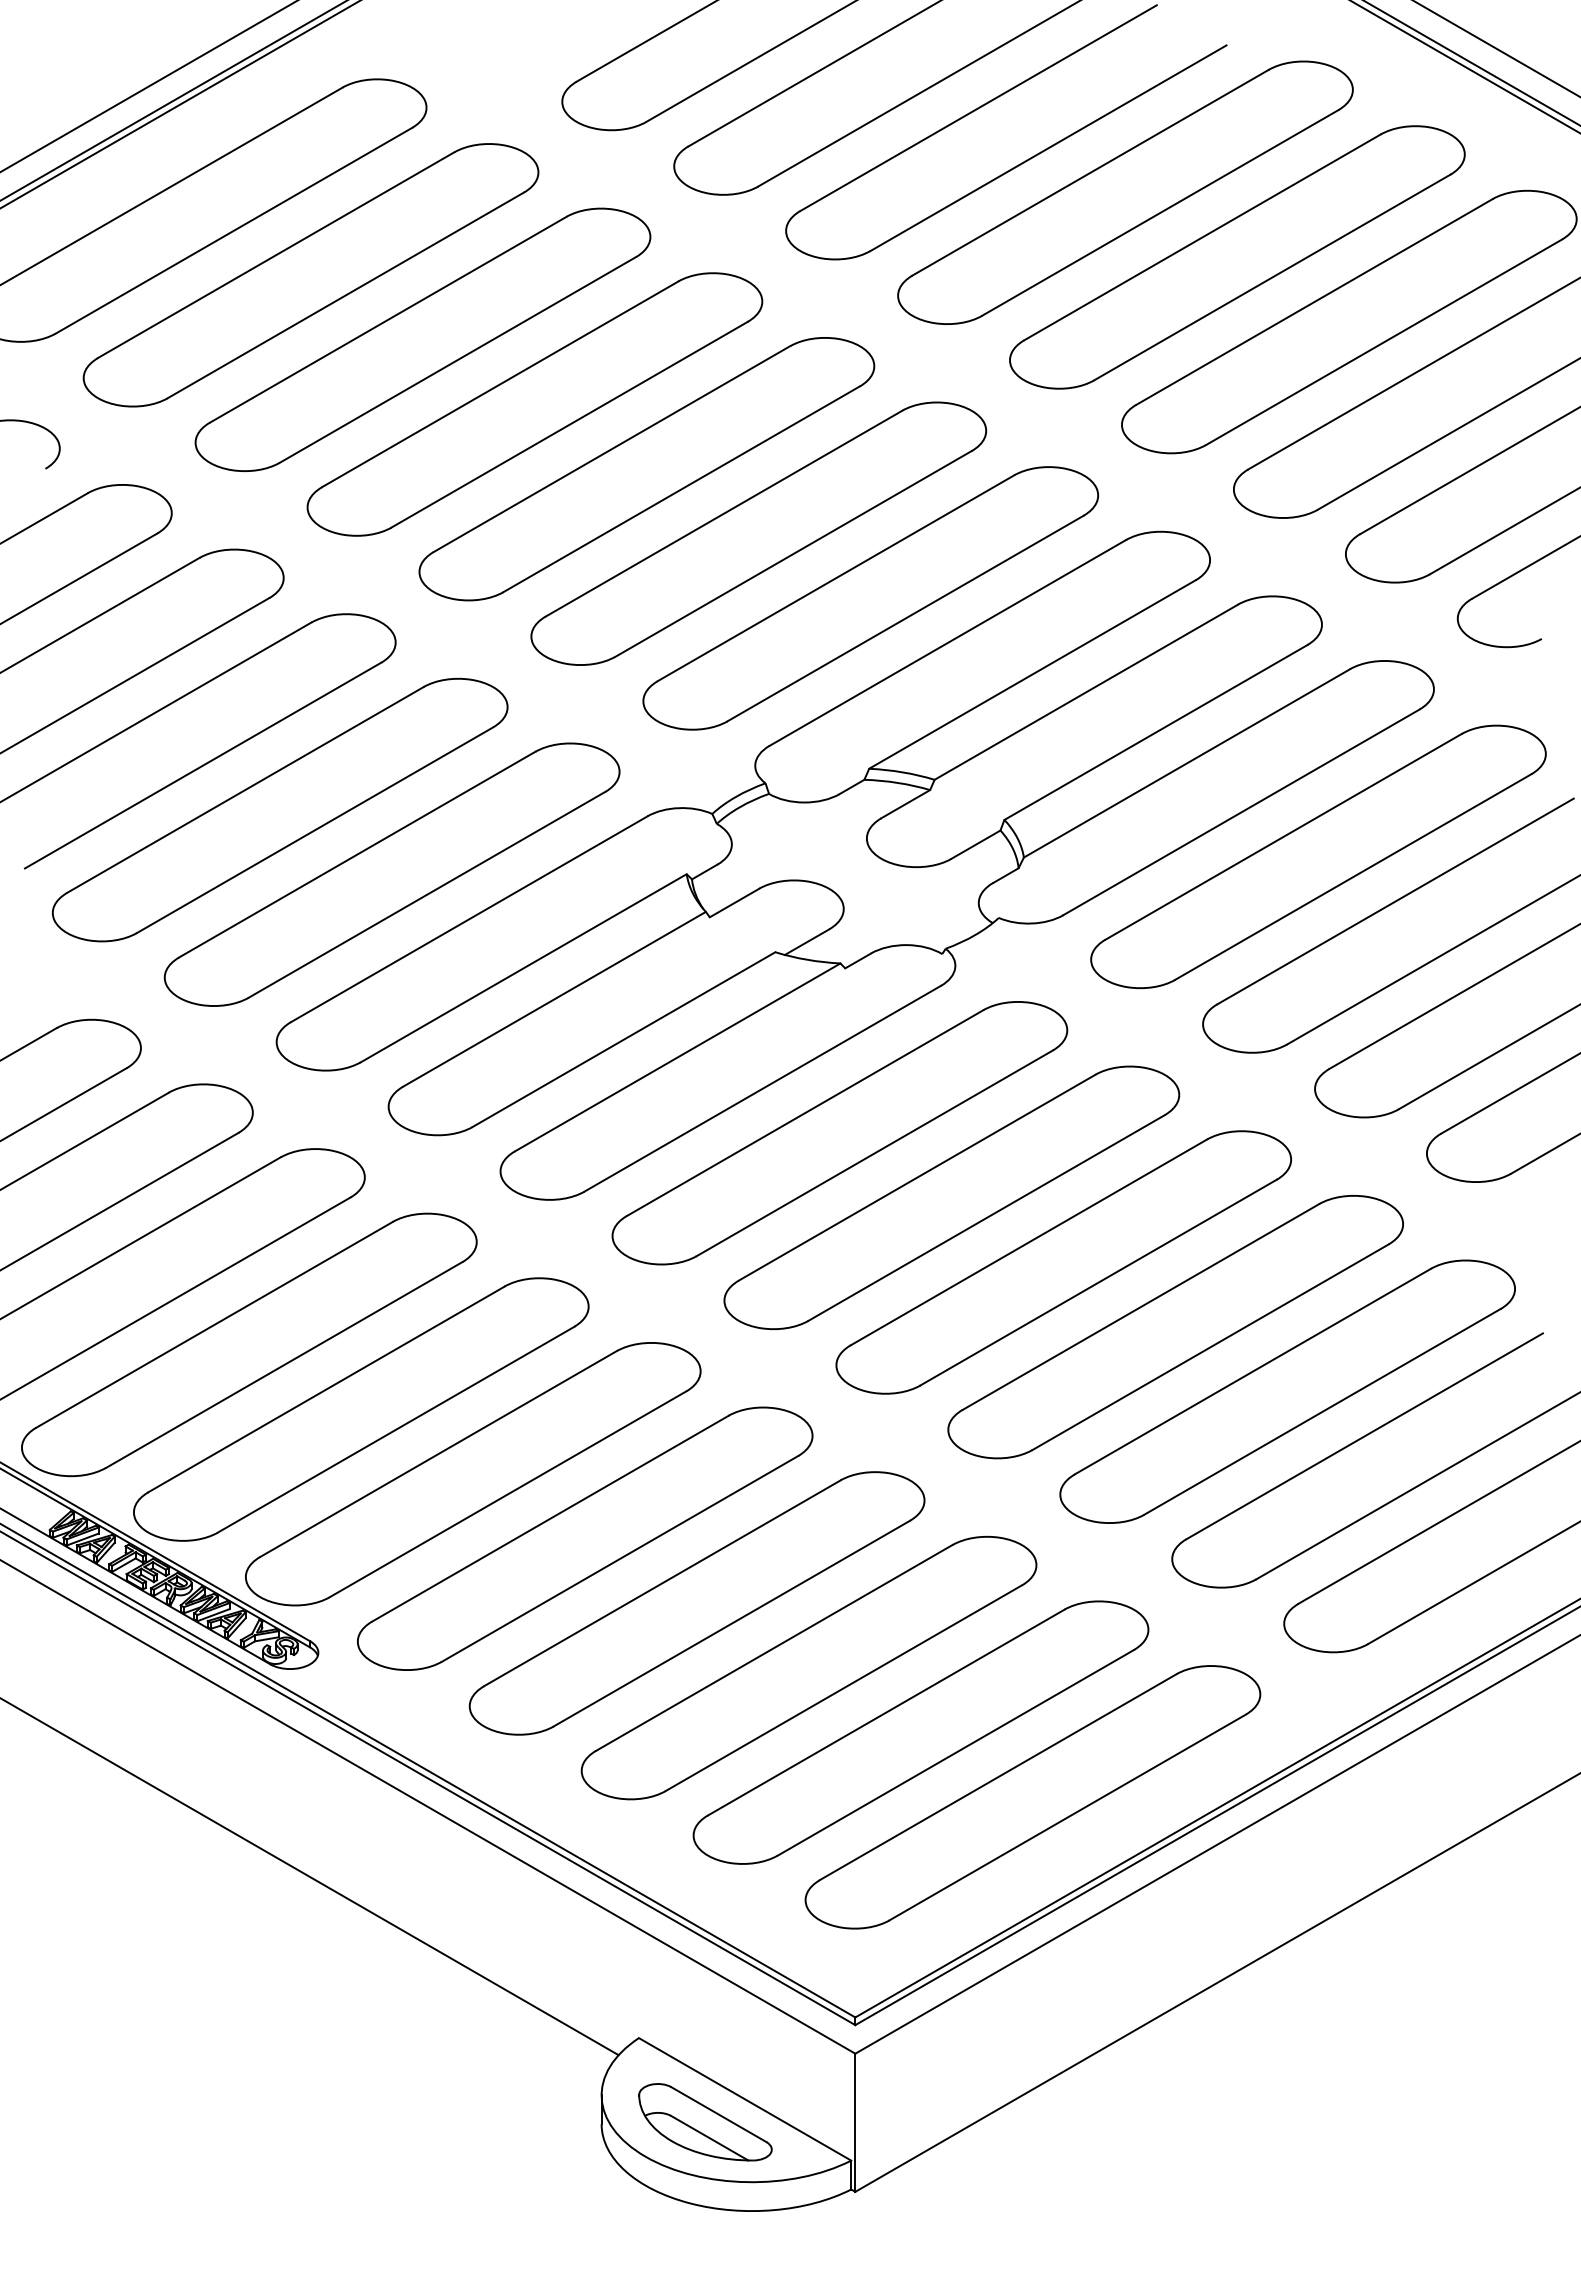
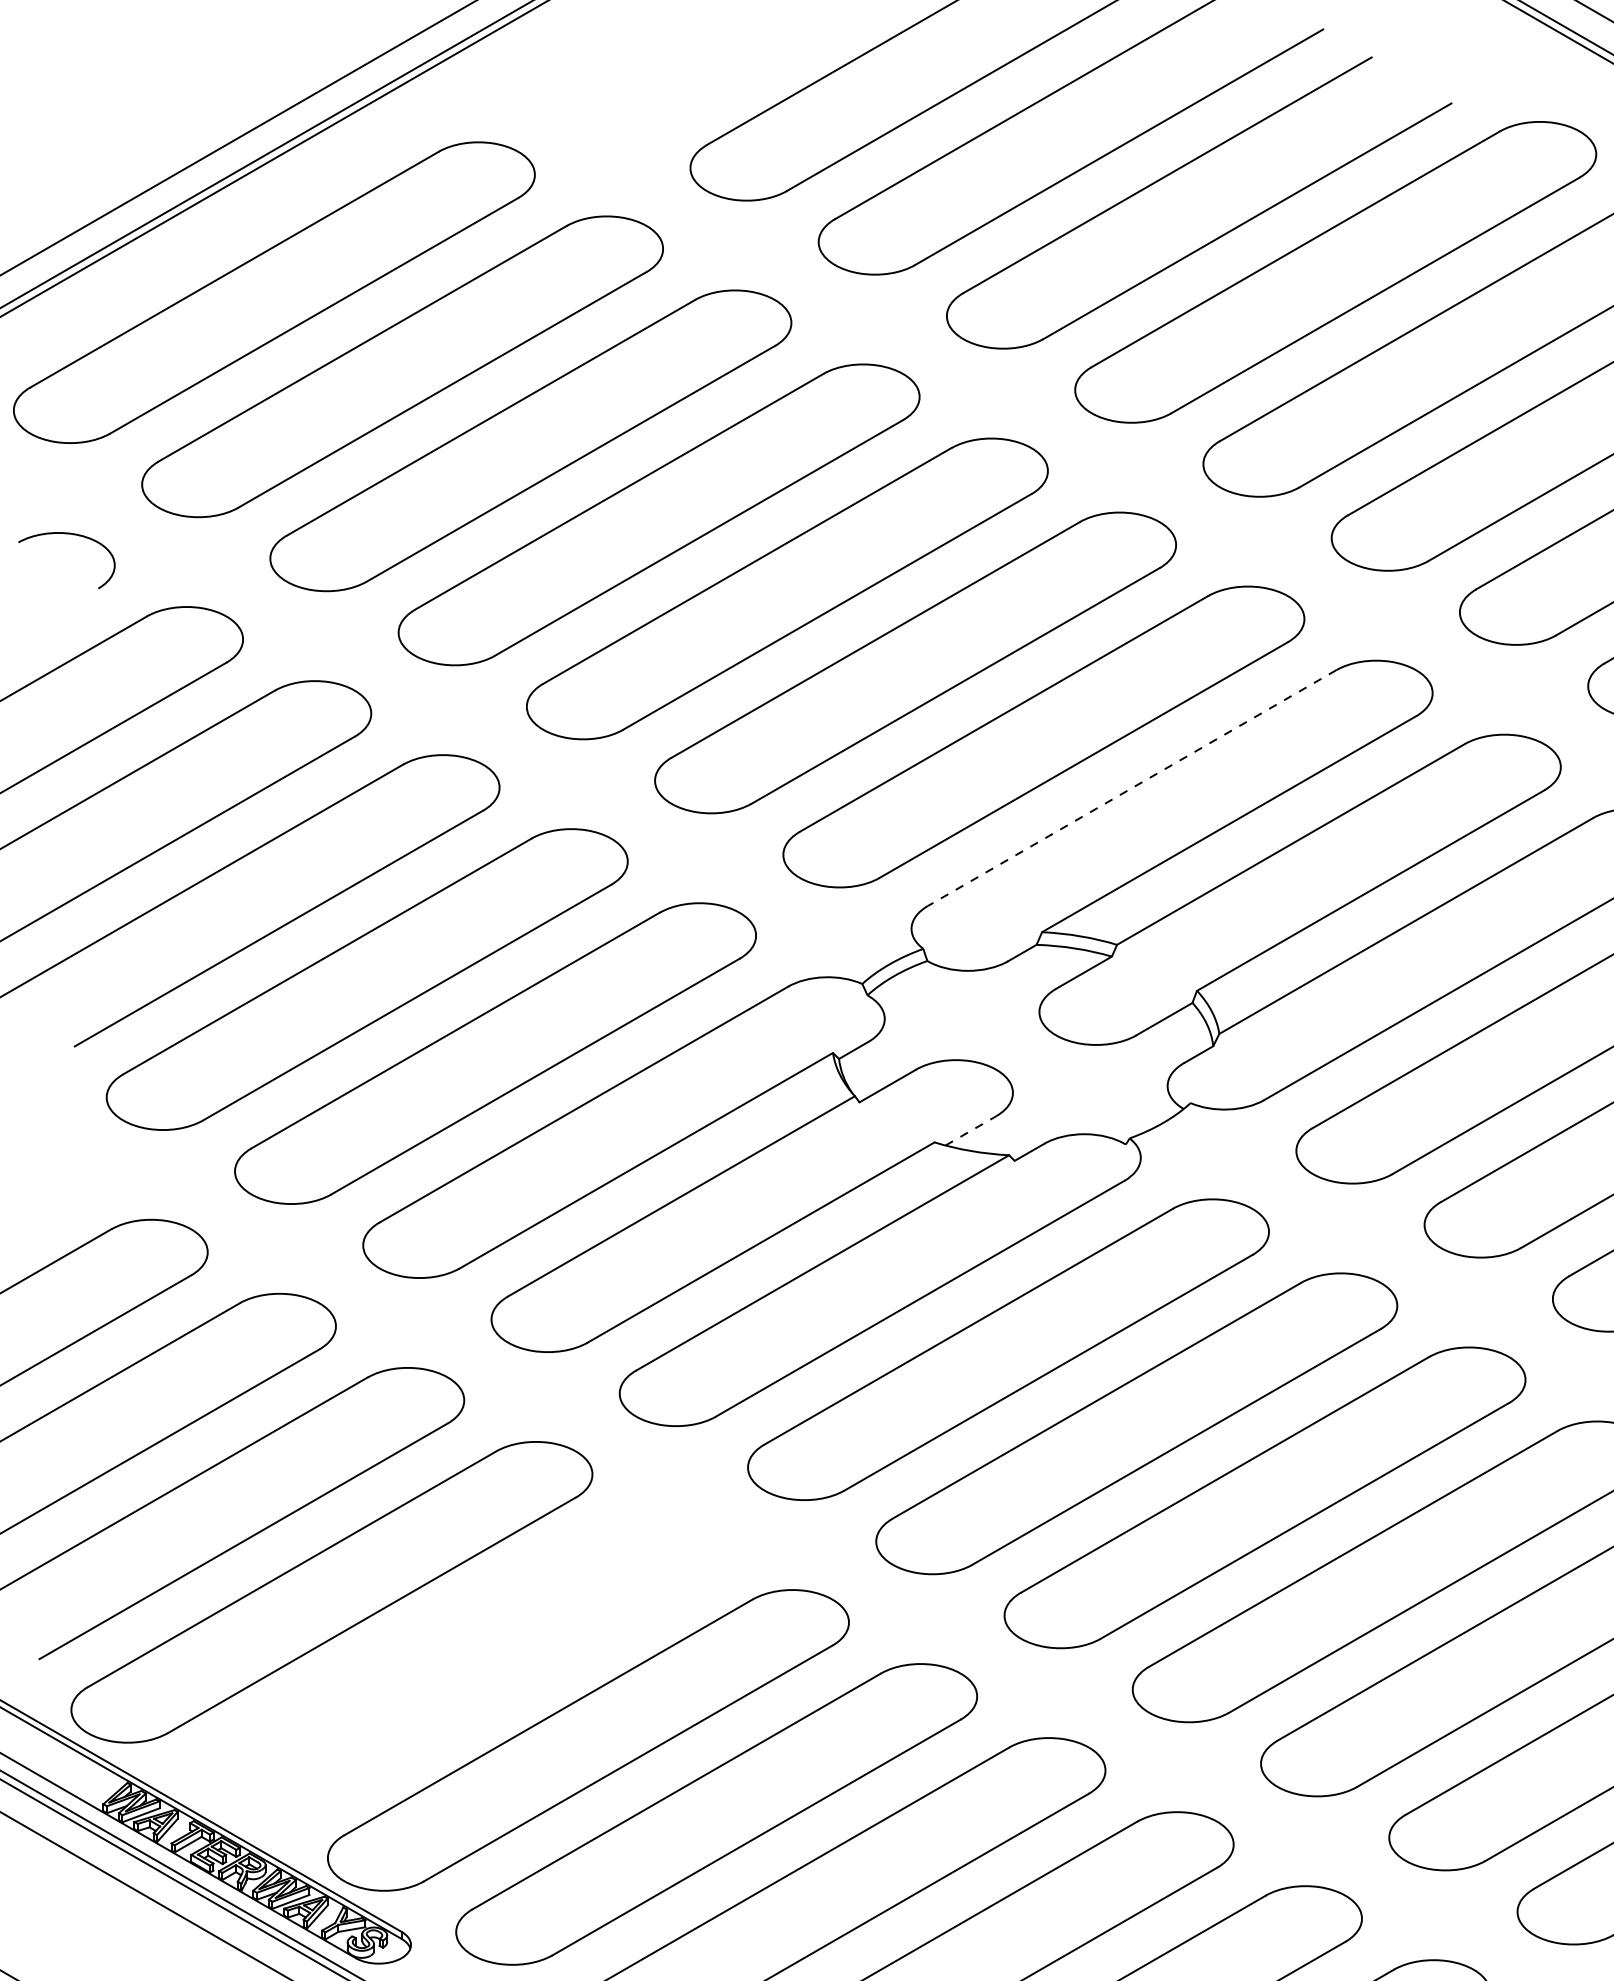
line: (947, 642) -> (1131, 787), solid -> dashed
line: (807, 942) -> (971, 1131), solid -> dashed
part: (361, 1409) -> (460, 1666), removed

